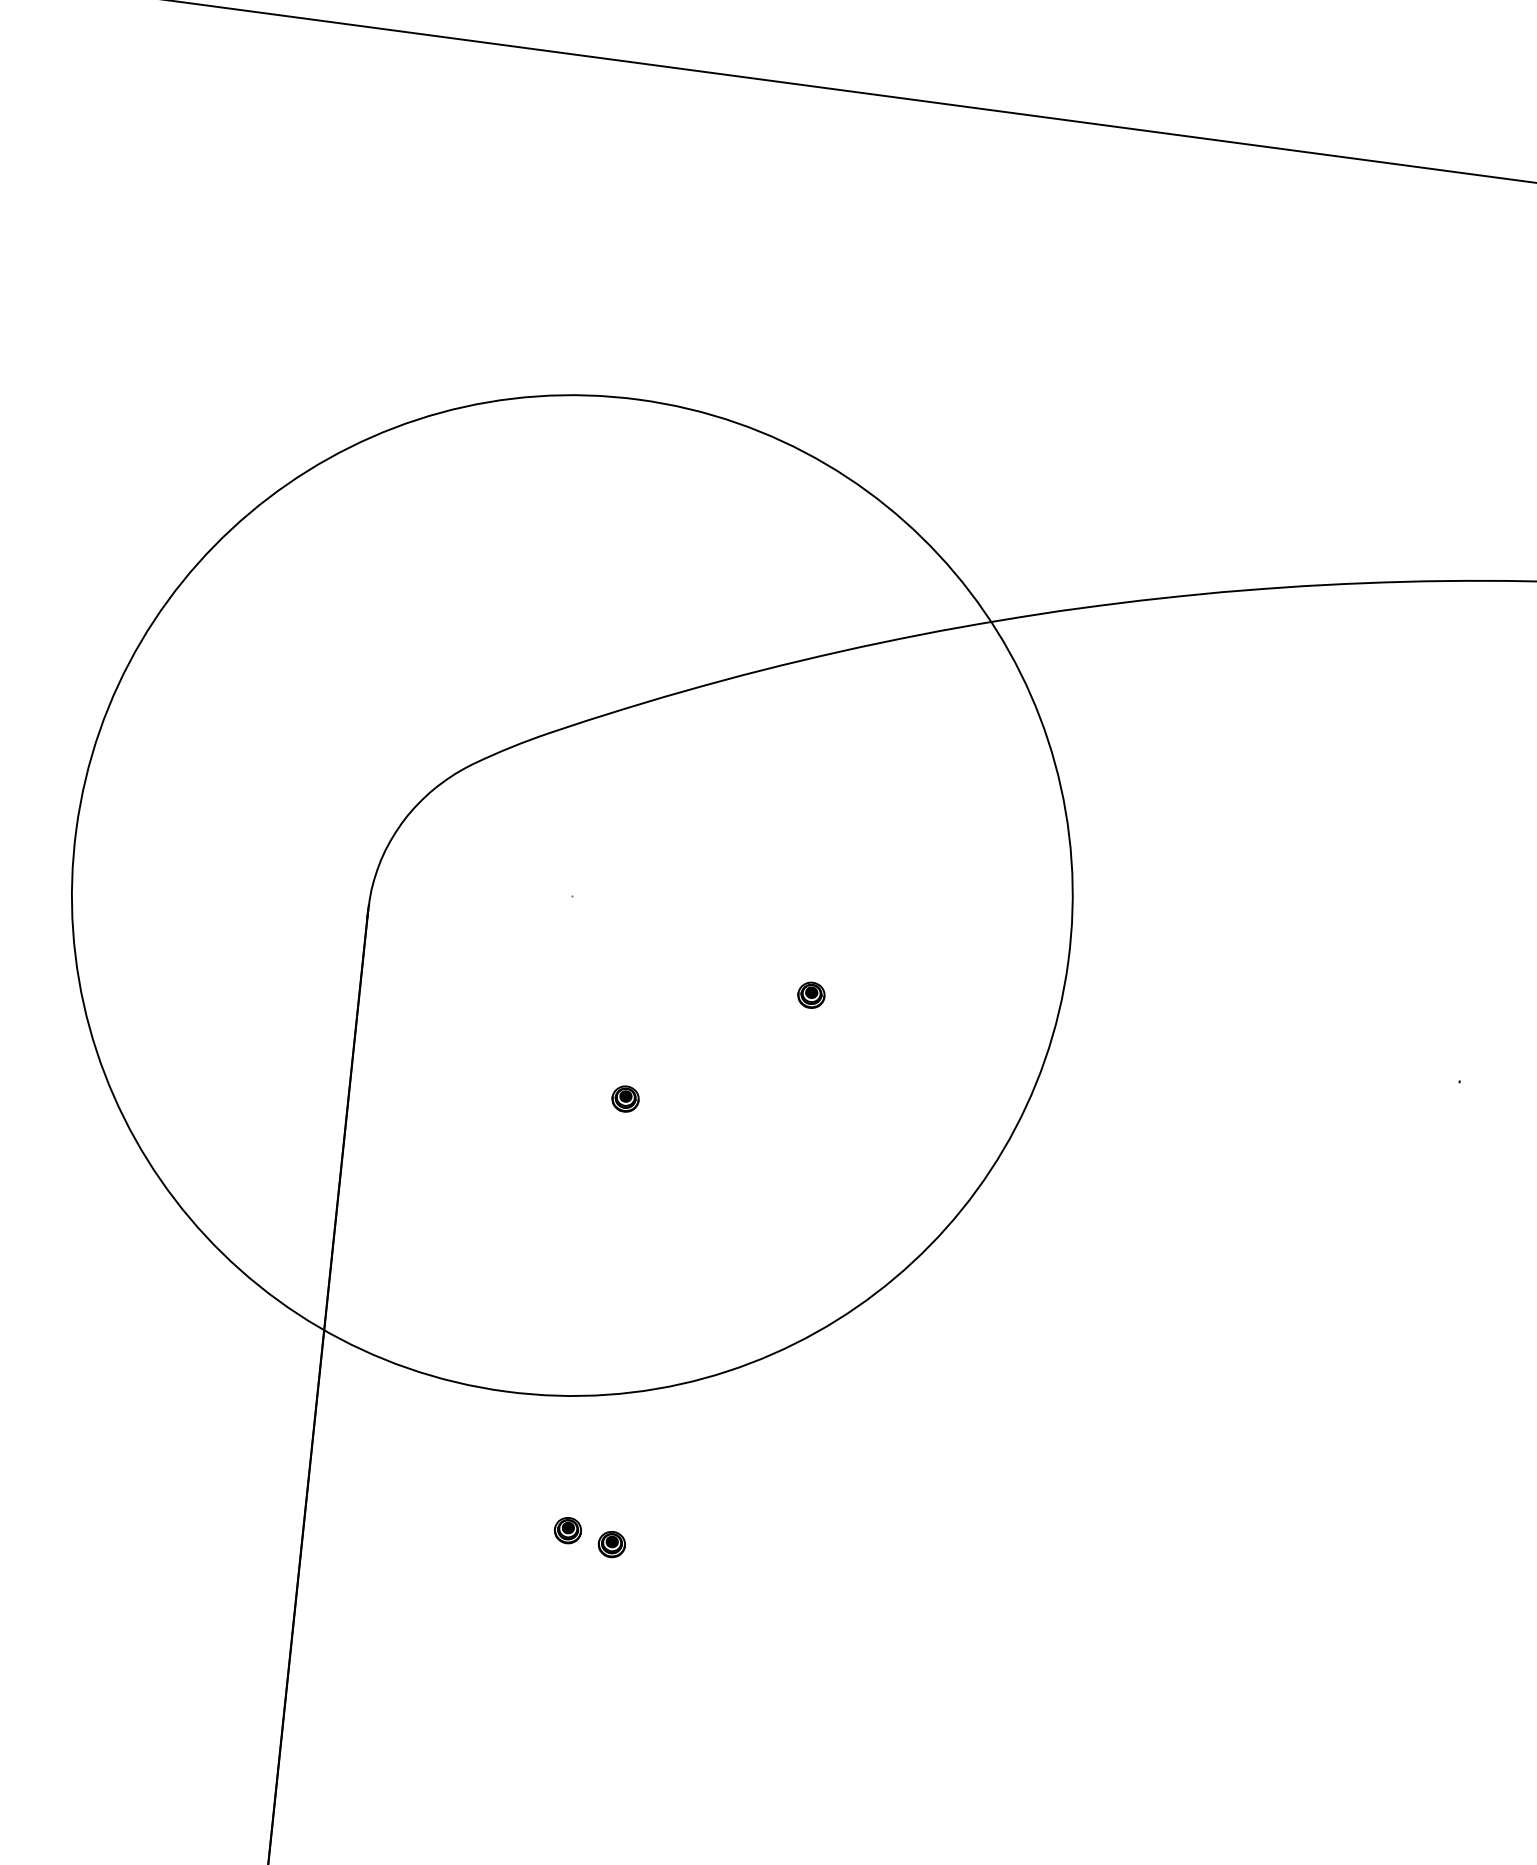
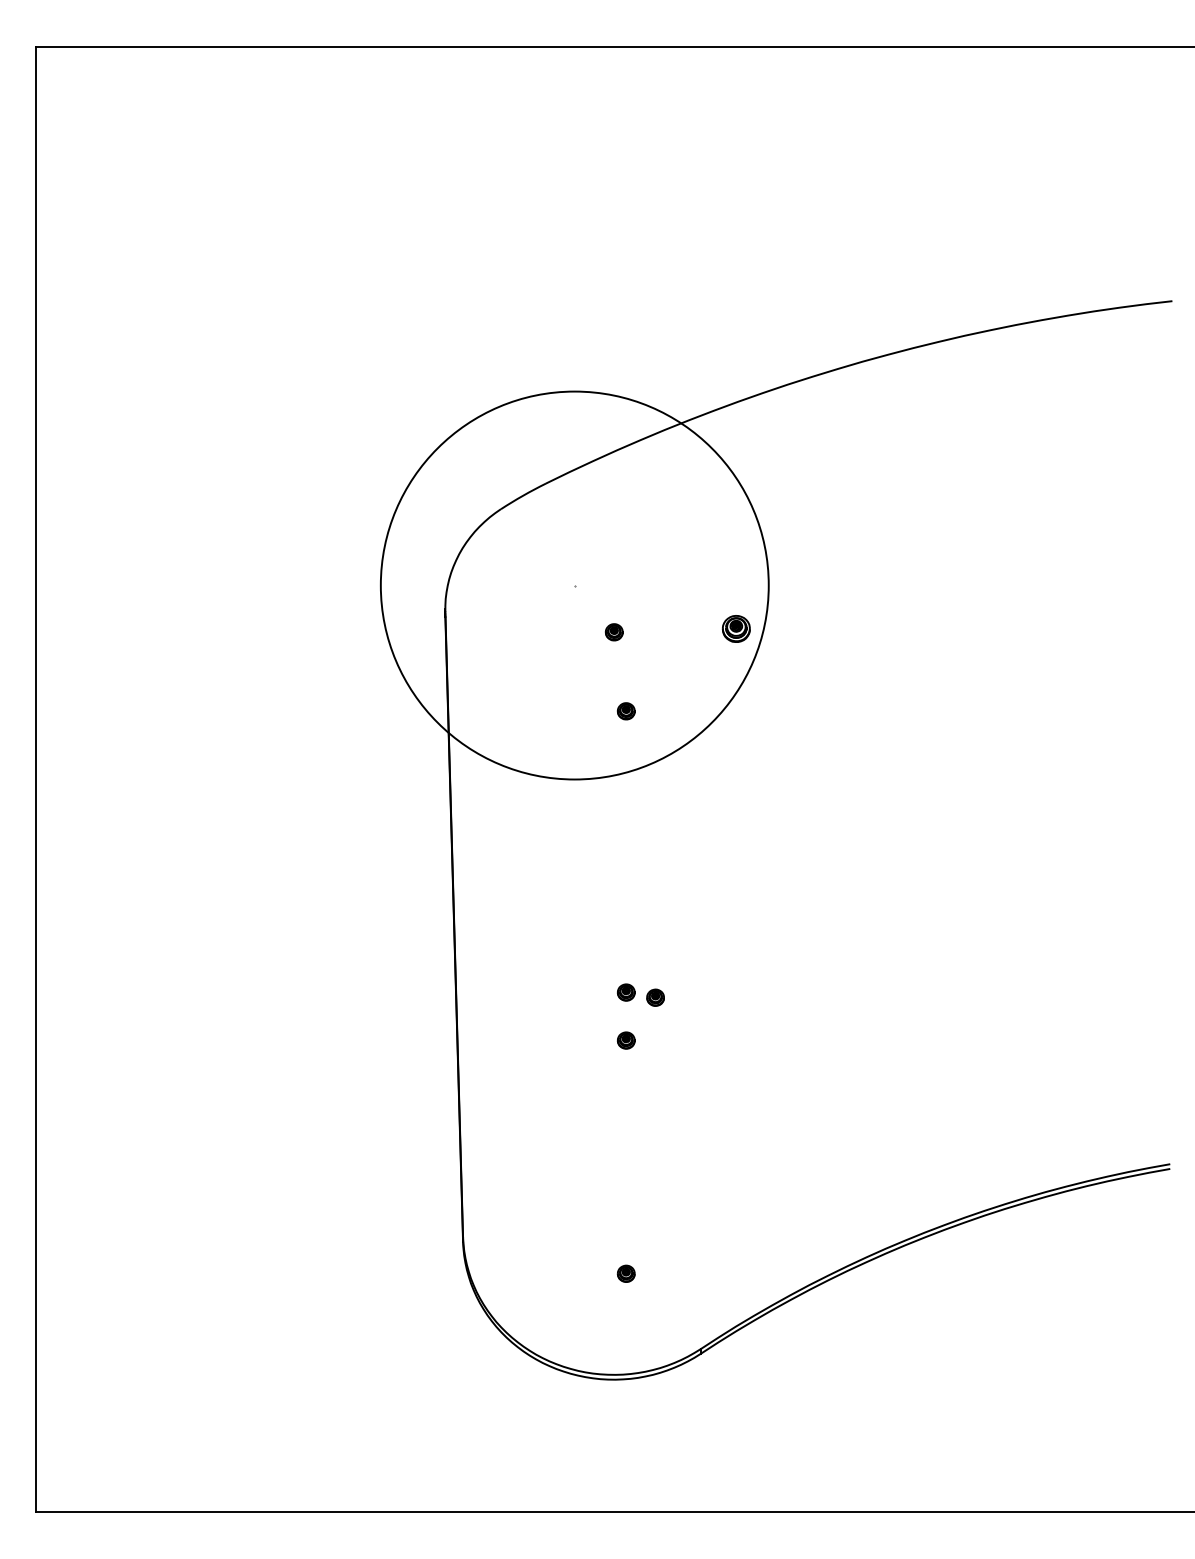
circle: (571, 895) -> (574, 585), size x0.6
part: (622, 975) -> (613, 632), added
part: (811, 994) -> (736, 628), size x1.6
part: (558, 1604) -> (626, 1040), added

